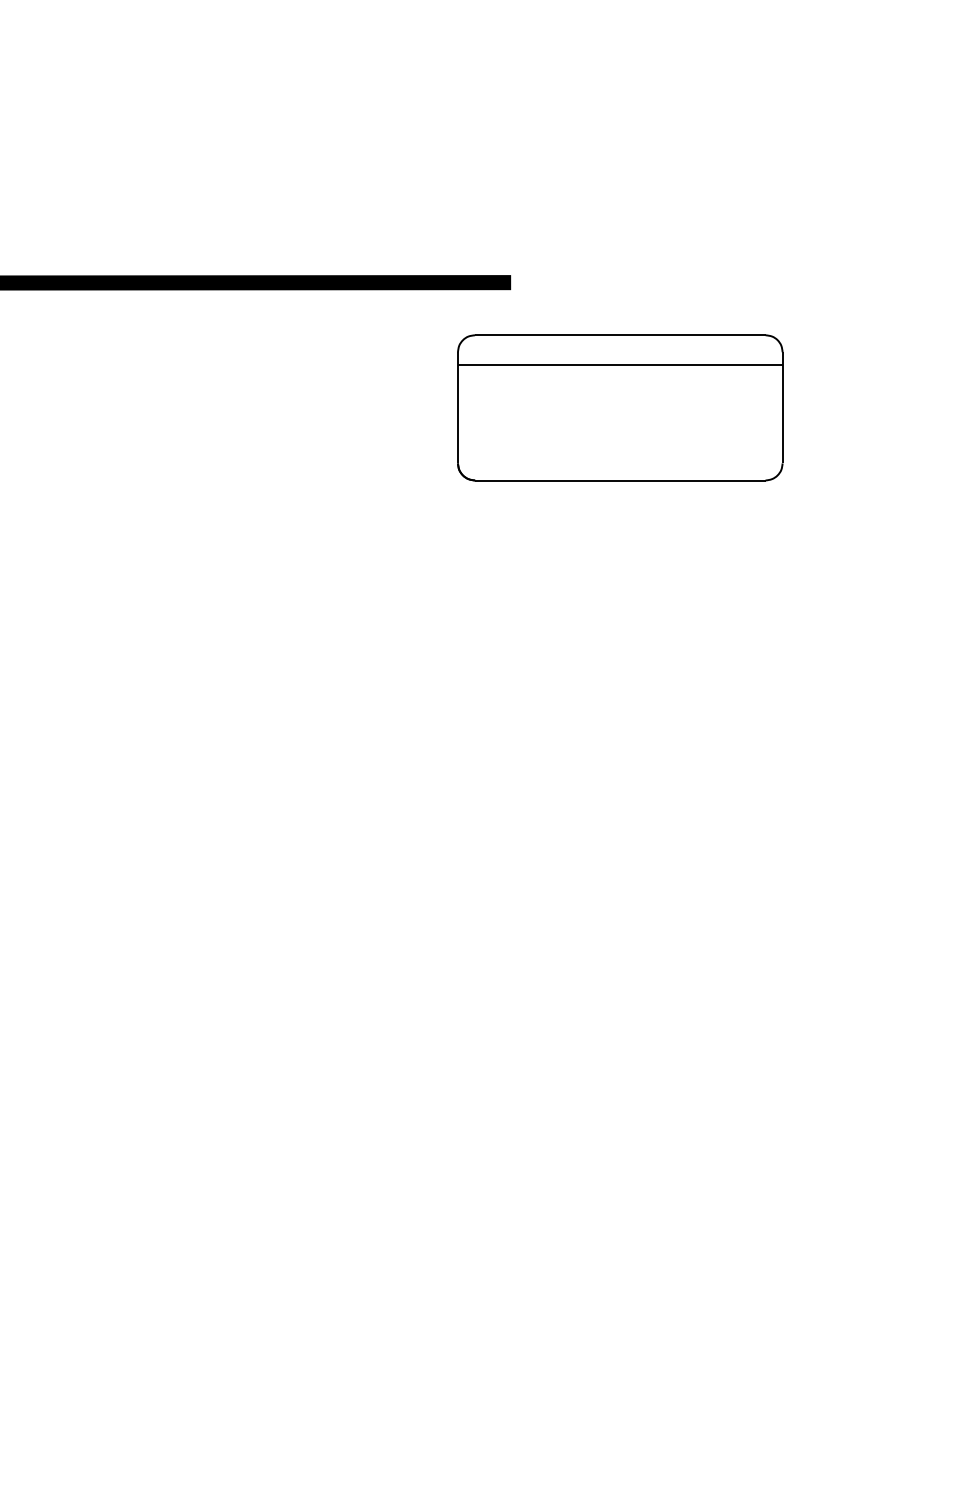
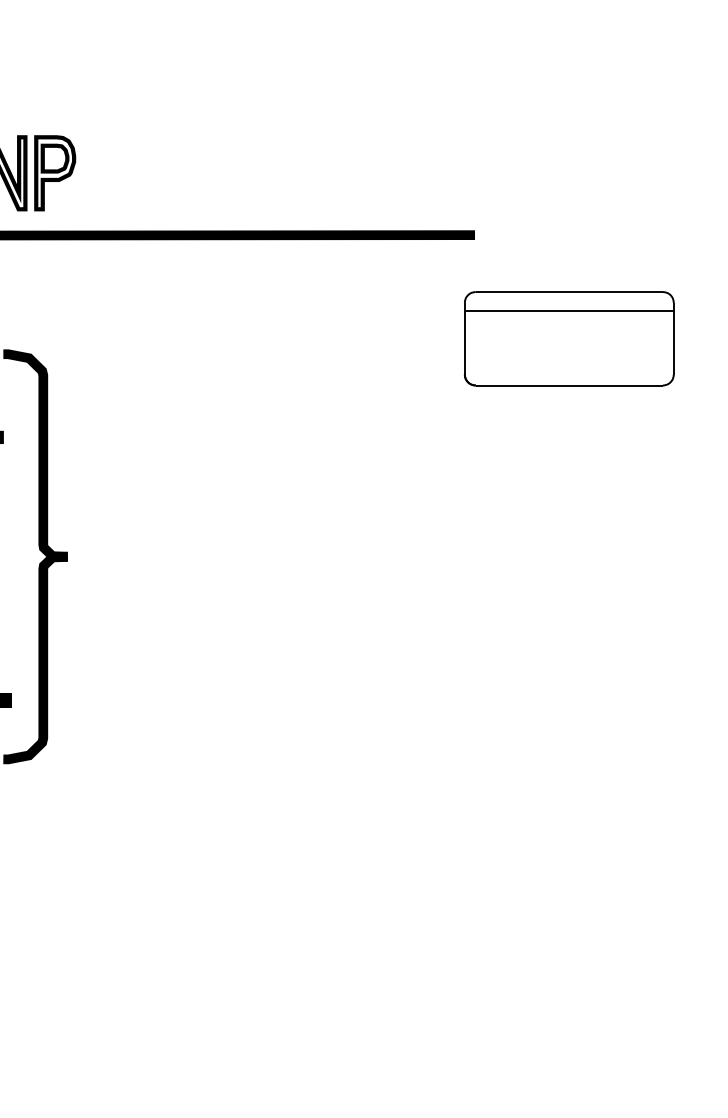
part: (620, 407) -> (569, 338), moved

